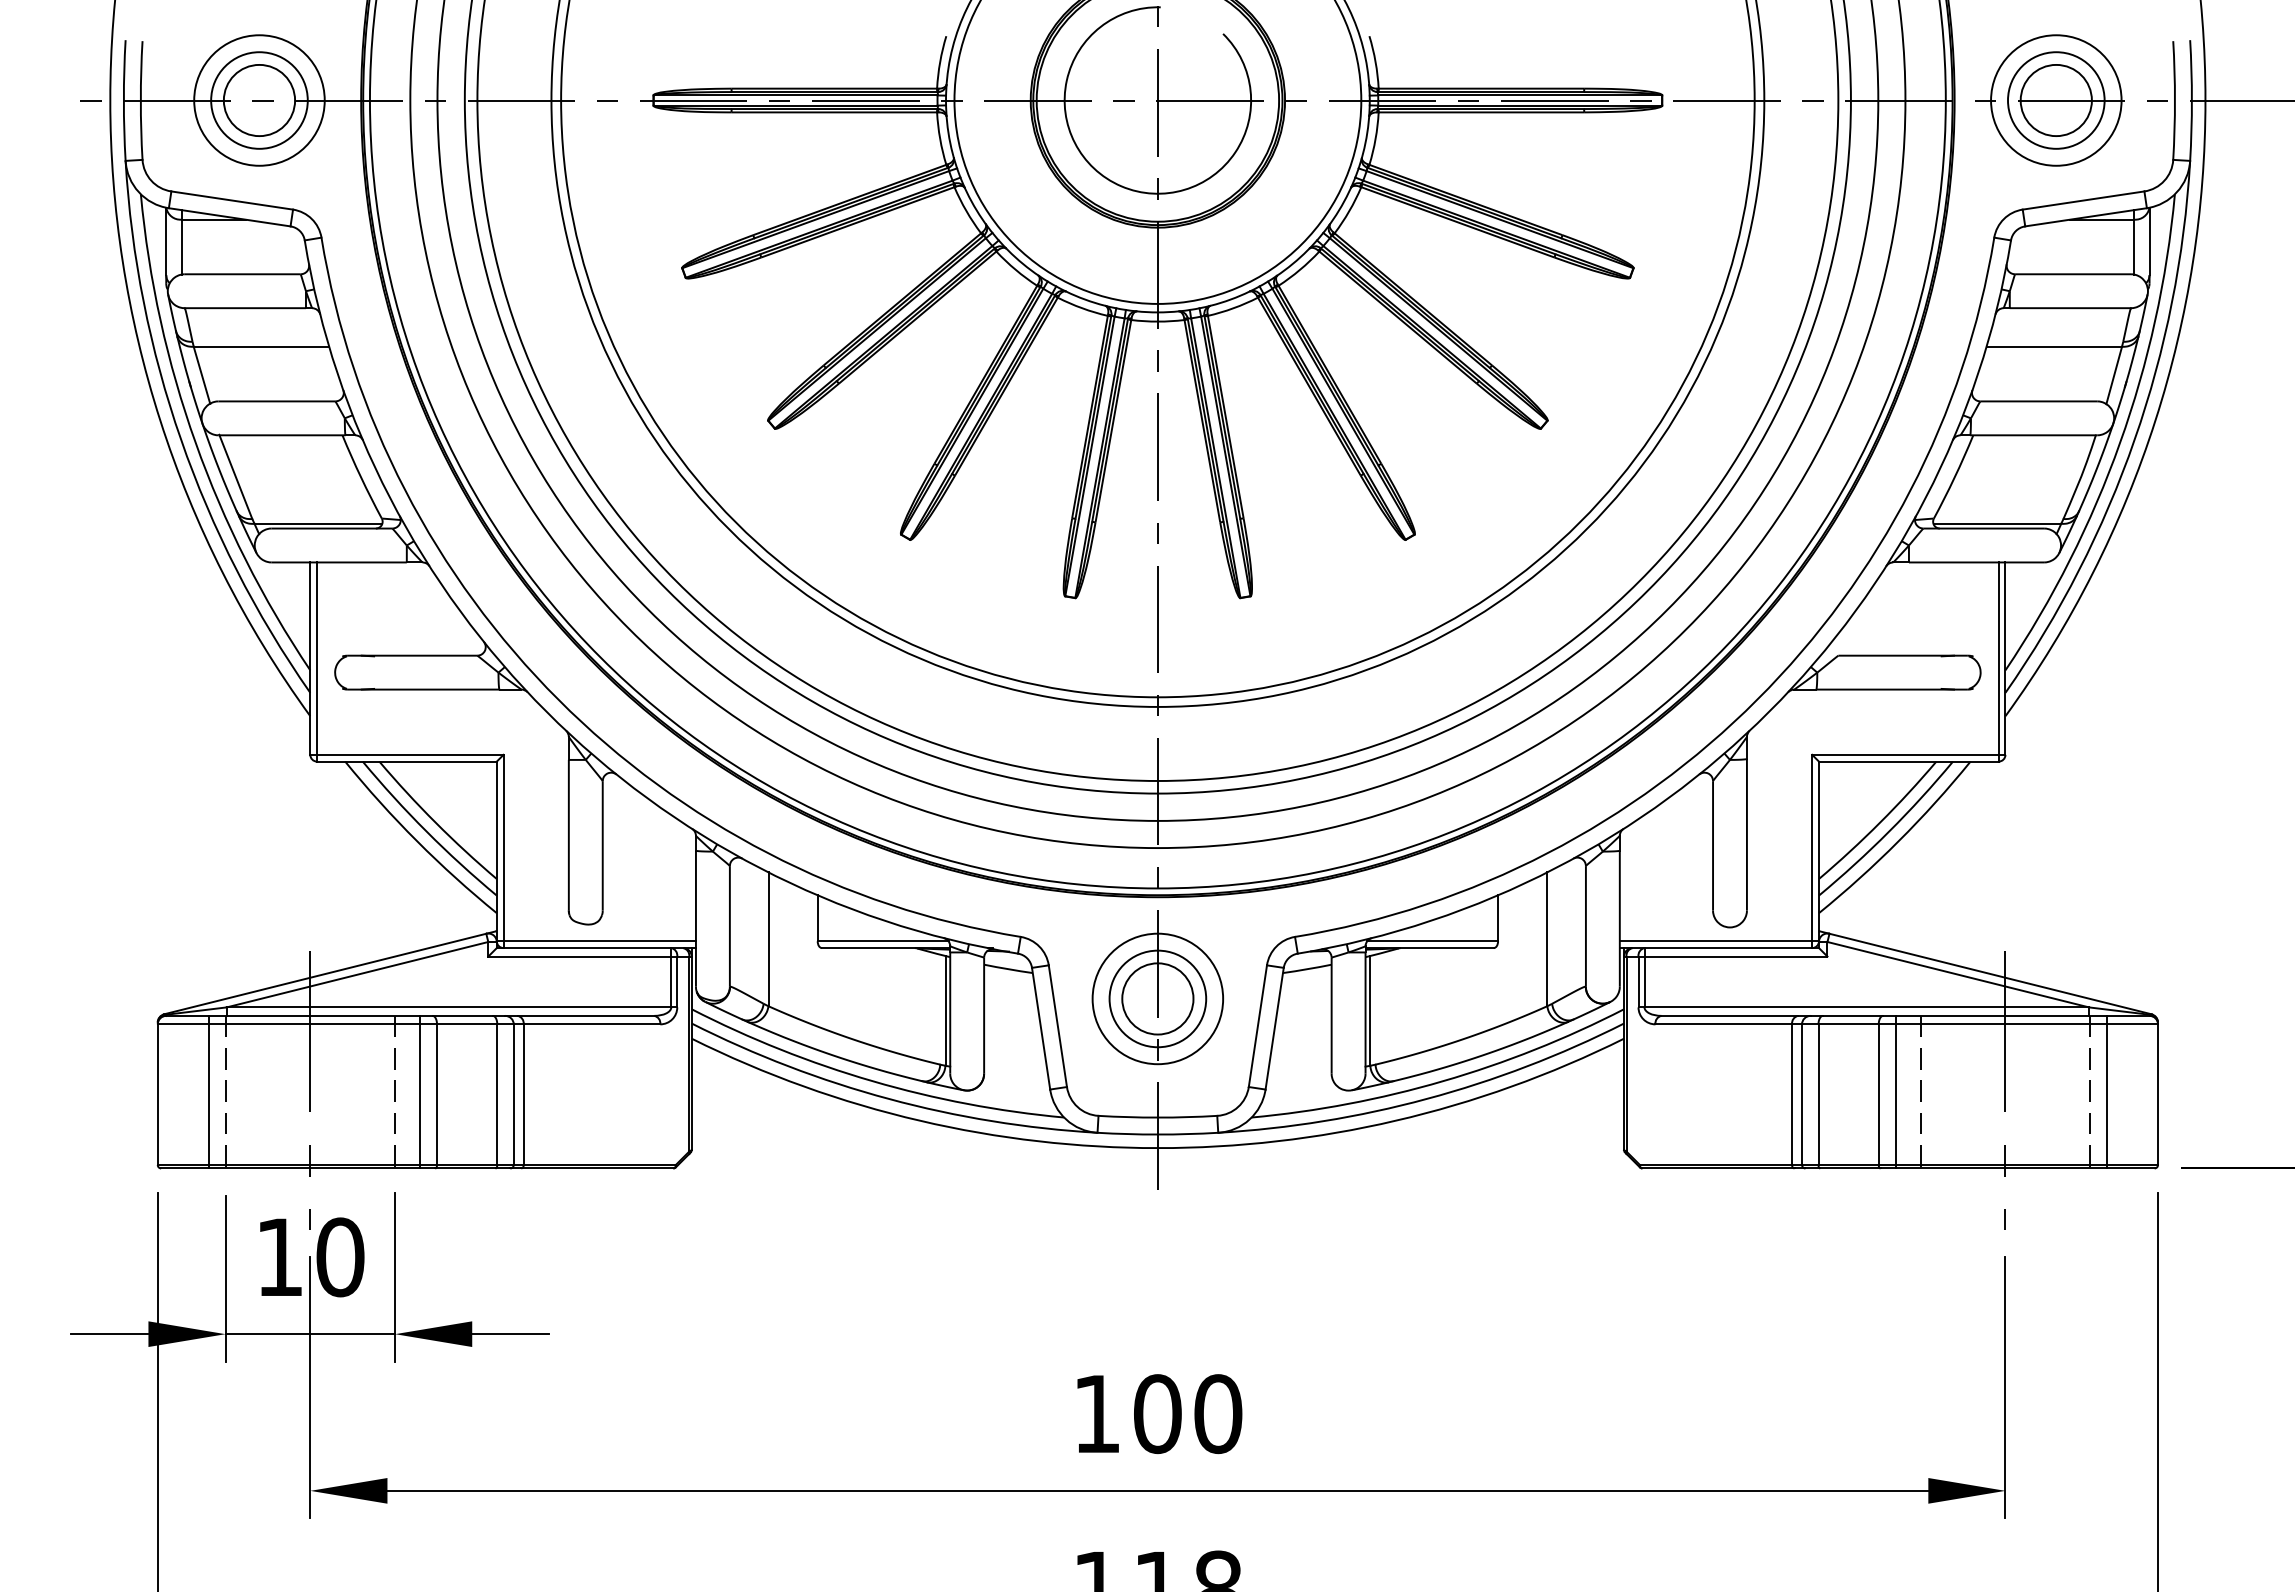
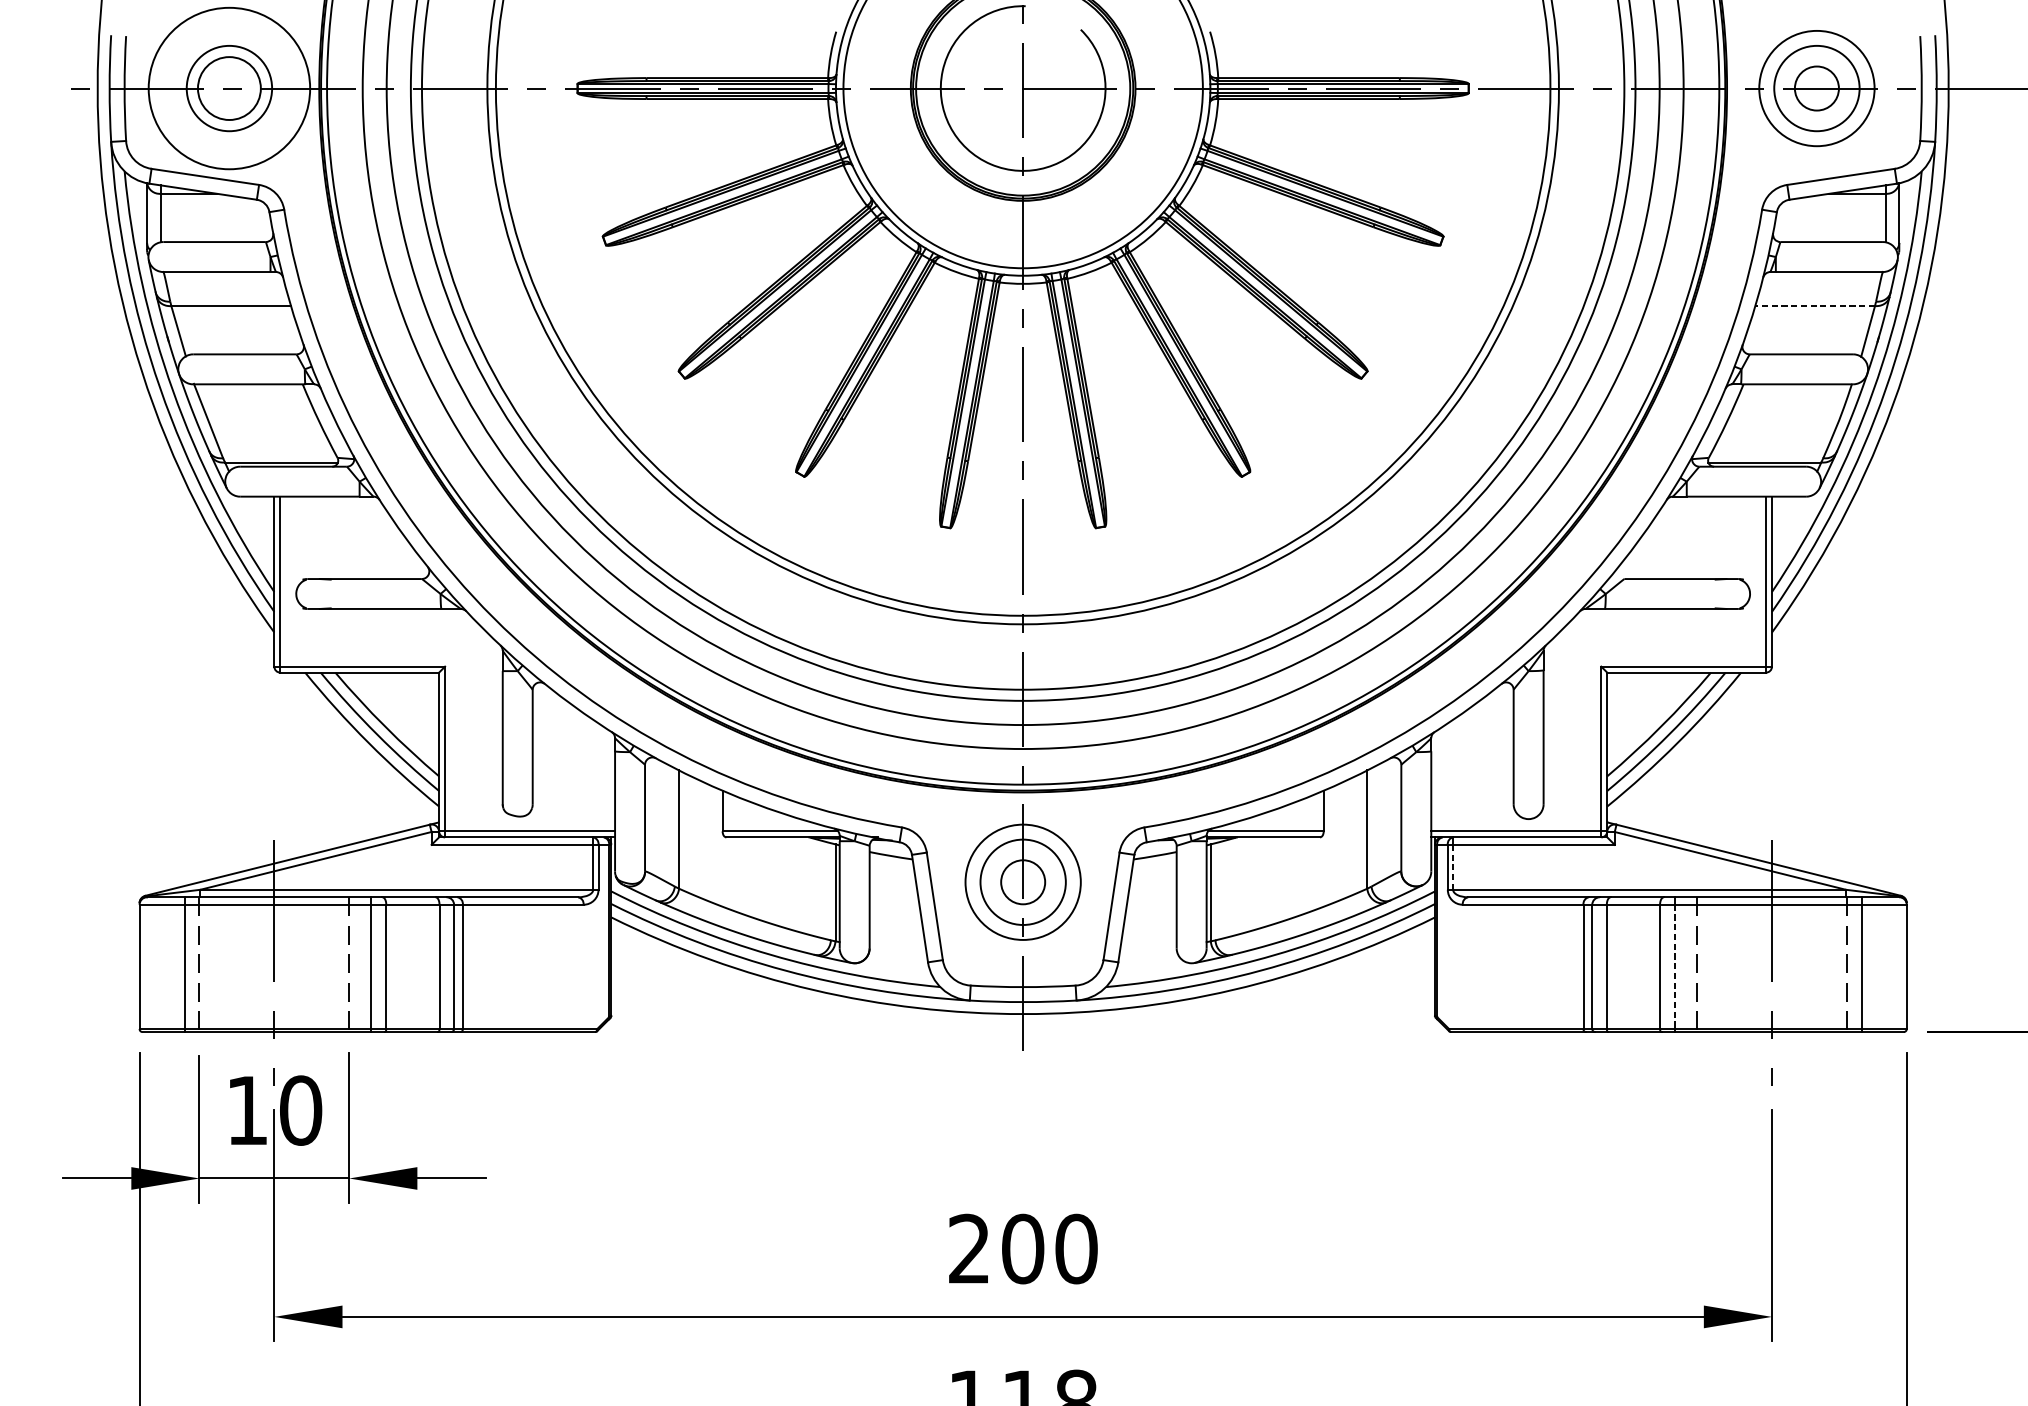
circle: (259, 100) -> (229, 88), size x1.4
circle: (2055, 100) -> (1816, 88), size x0.7
line: (2054, 346) -> (1815, 305), solid -> dashed
line: (1644, 982) -> (1453, 867), solid -> dashed
circle: (1157, 998) -> (1022, 881), size x0.7
line: (1896, 1095) -> (1675, 967), solid -> dashed
text: (1096, 1413) -> (968, 1248), 100 -> 200

